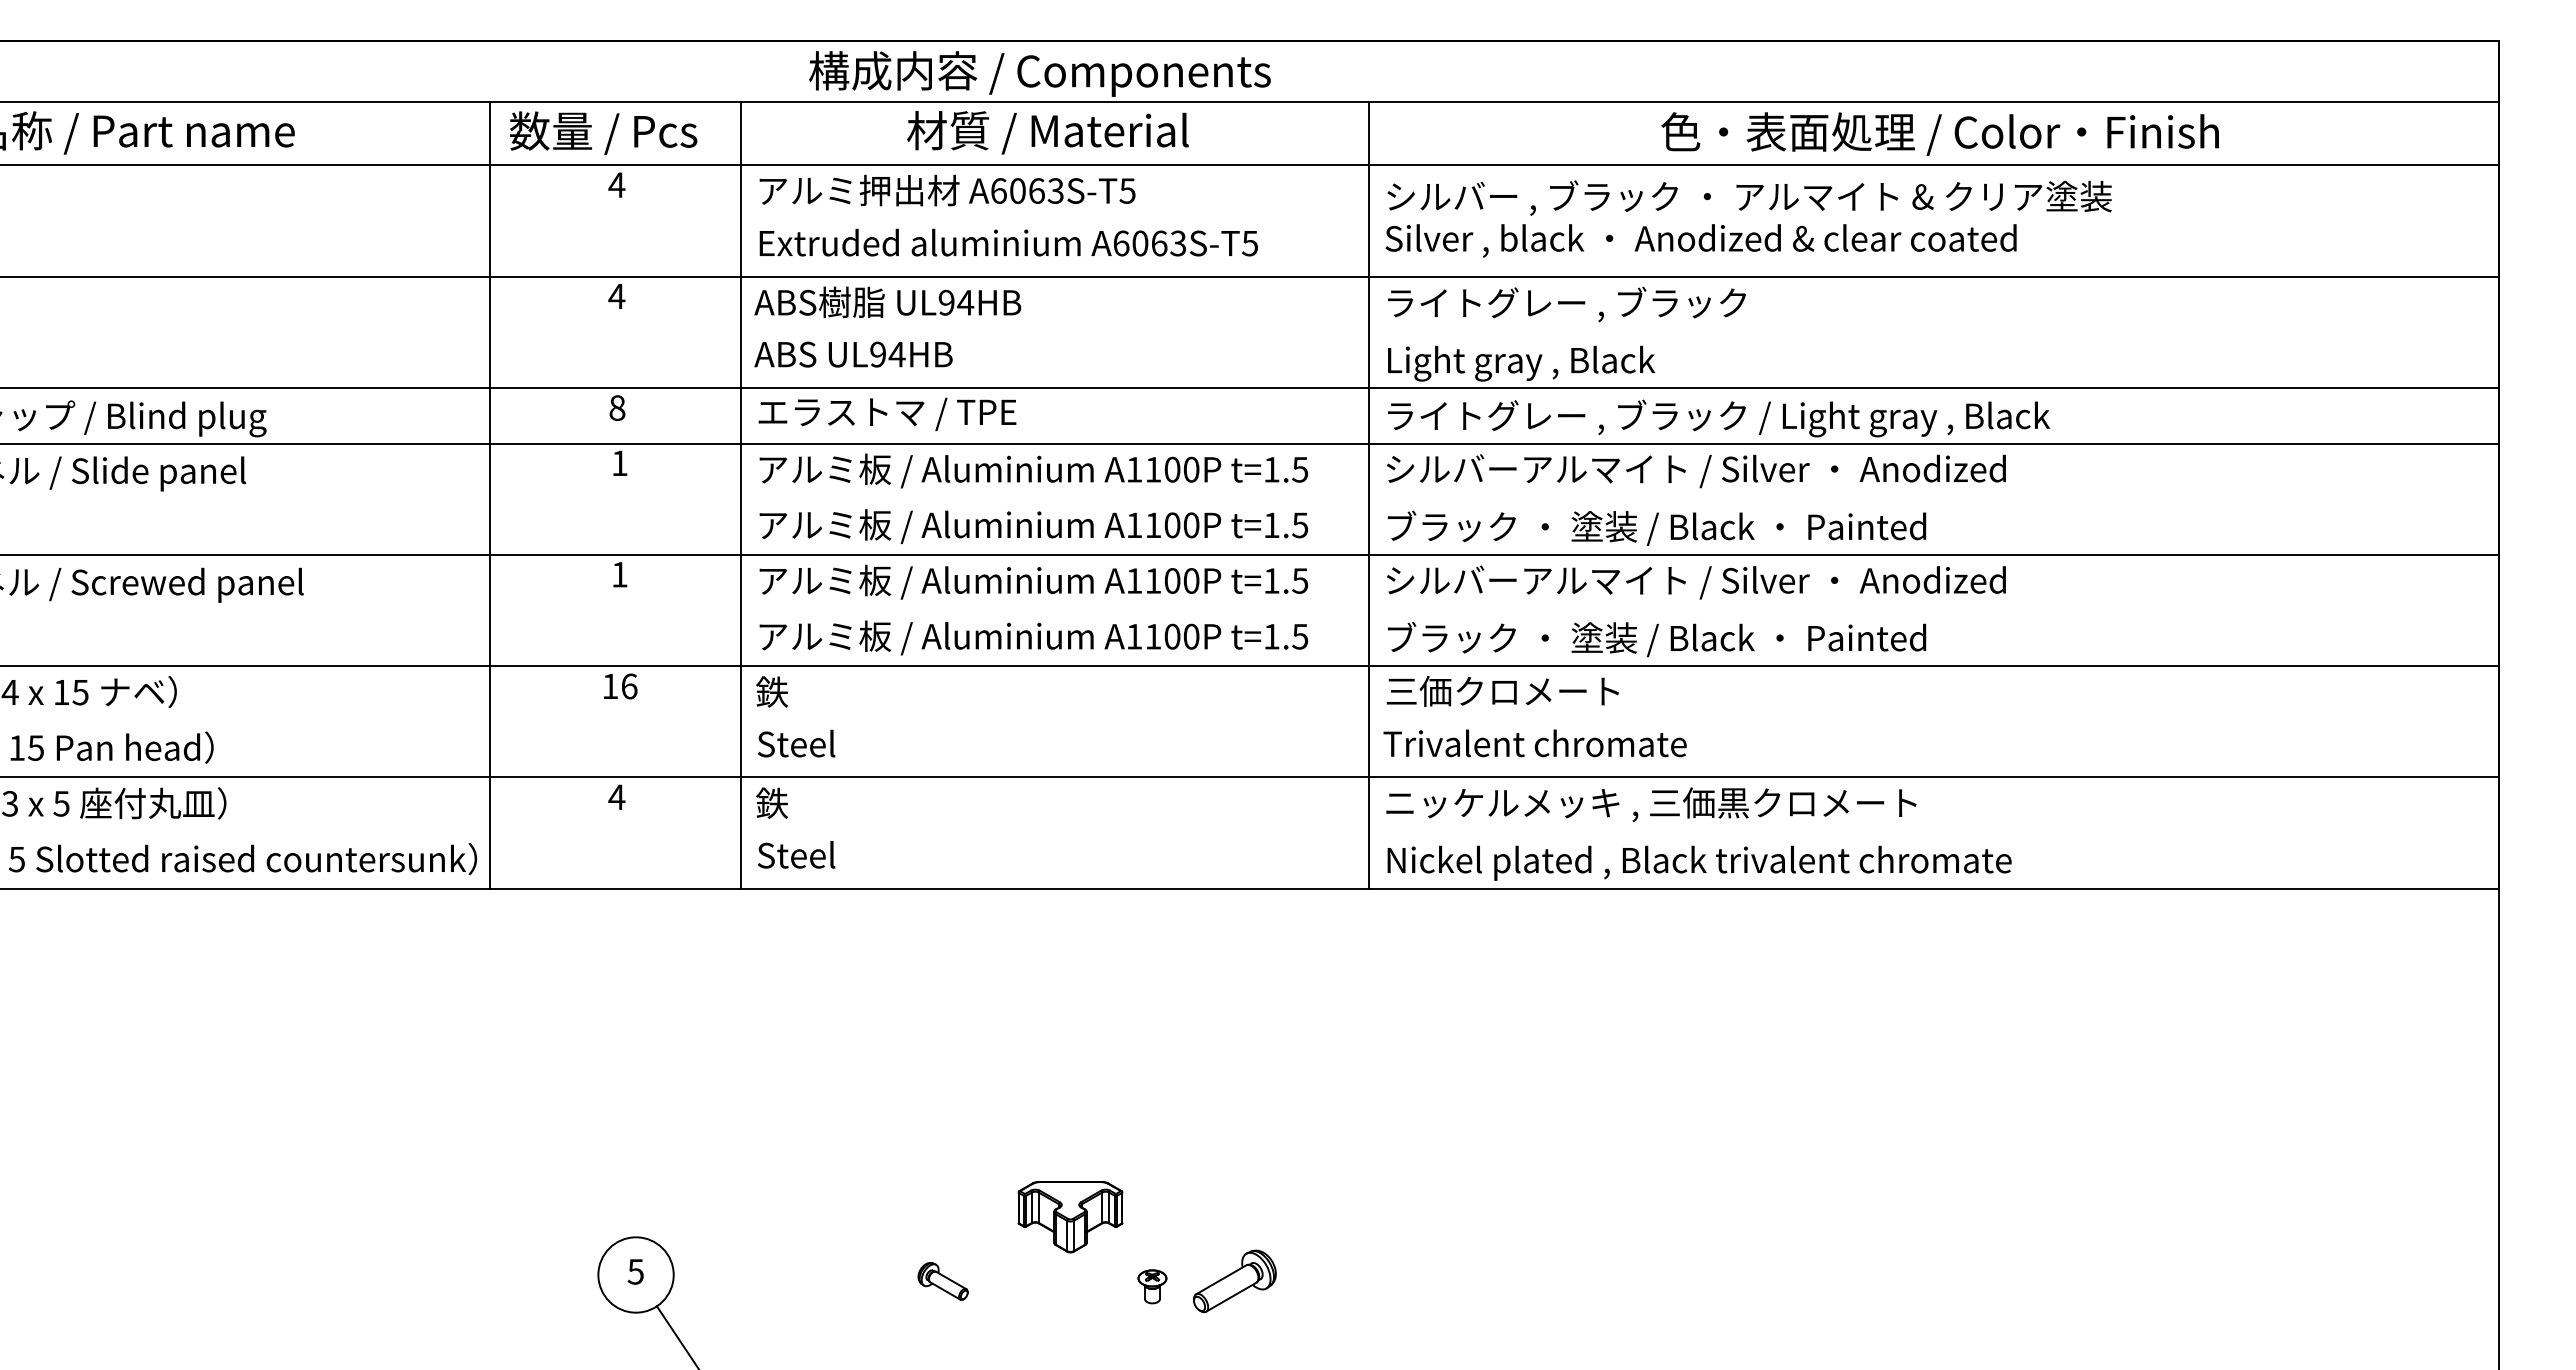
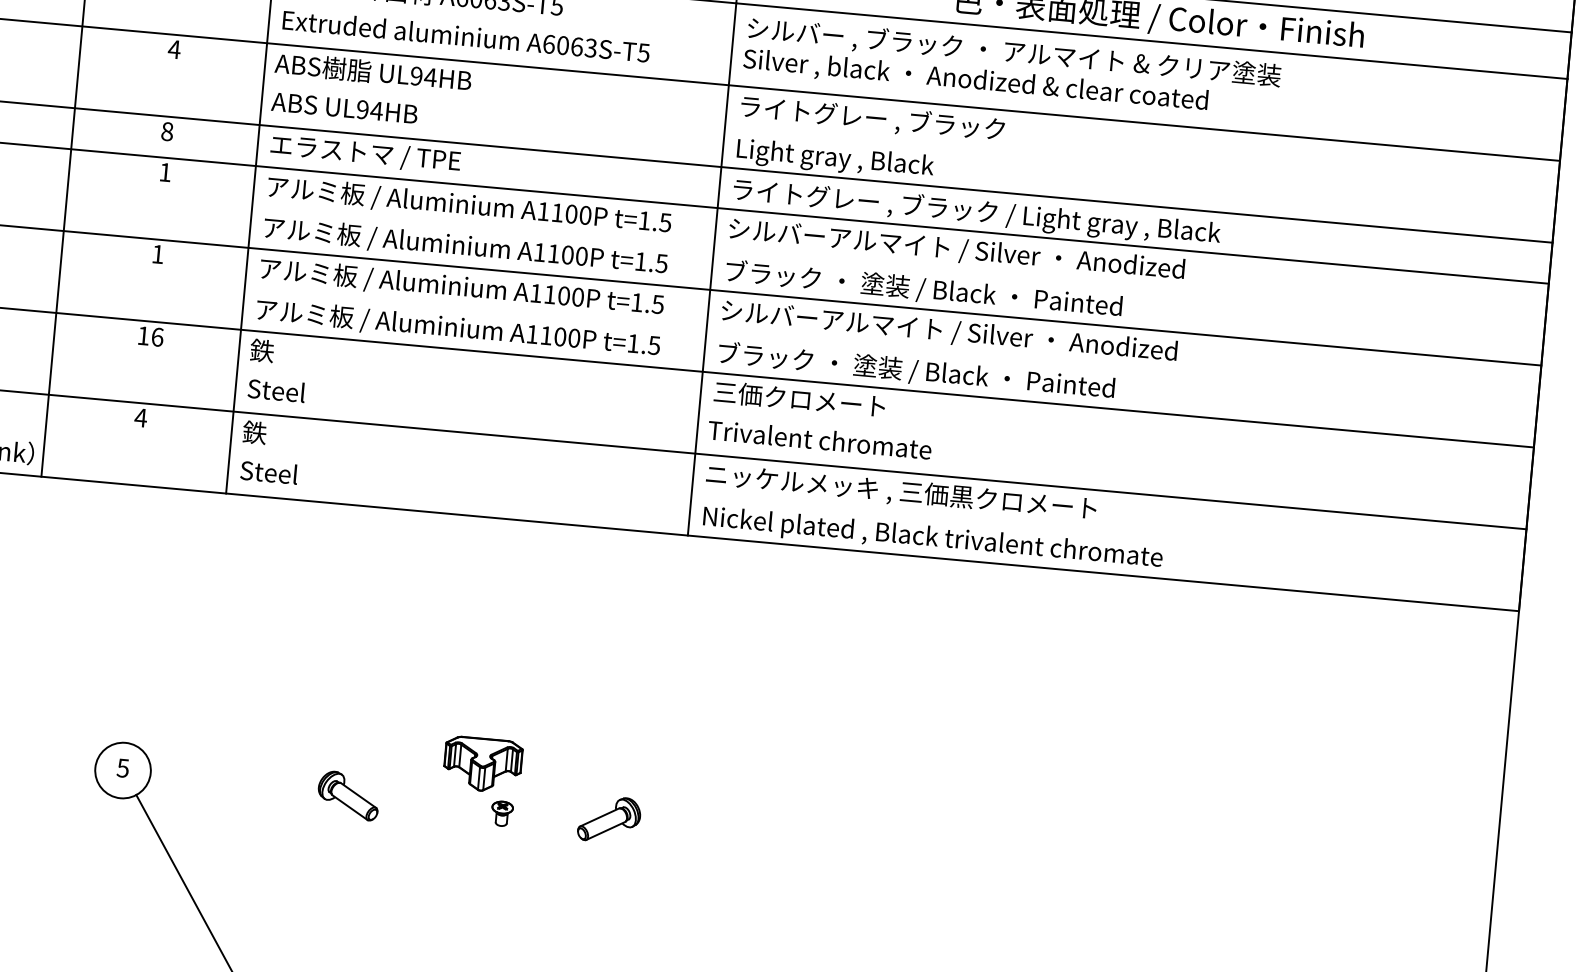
part: (1070, 1217) -> (482, 765), moved
part: (942, 1281) -> (348, 795), size x1.67
part: (1234, 1281) -> (609, 819), moved

